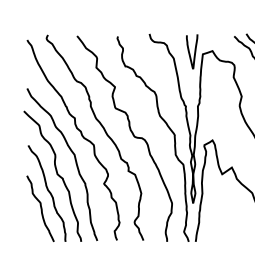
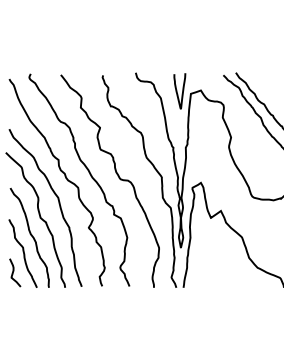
curve: (32, 226) -> (14, 271), added

